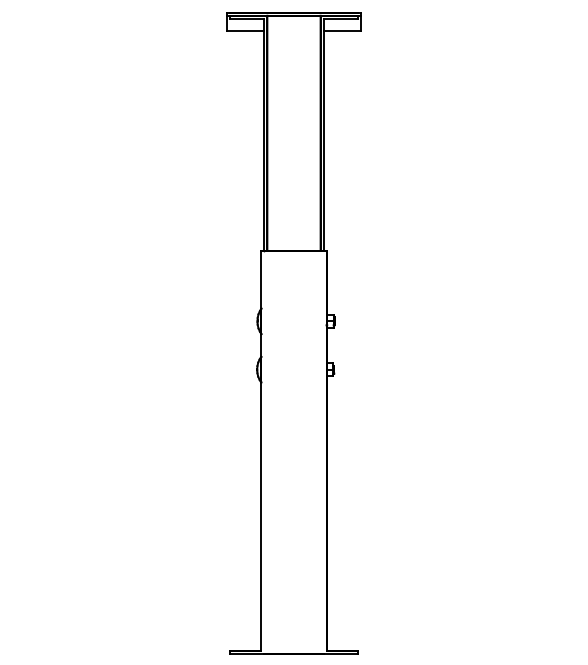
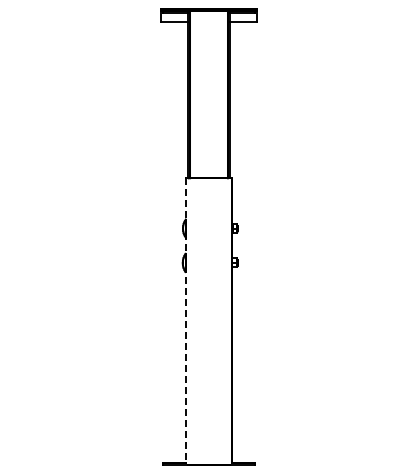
line: (260, 451) -> (185, 321), solid -> dashed

